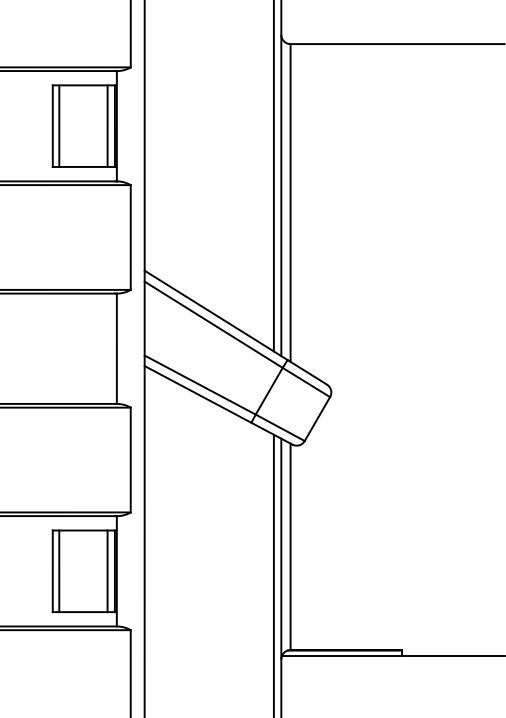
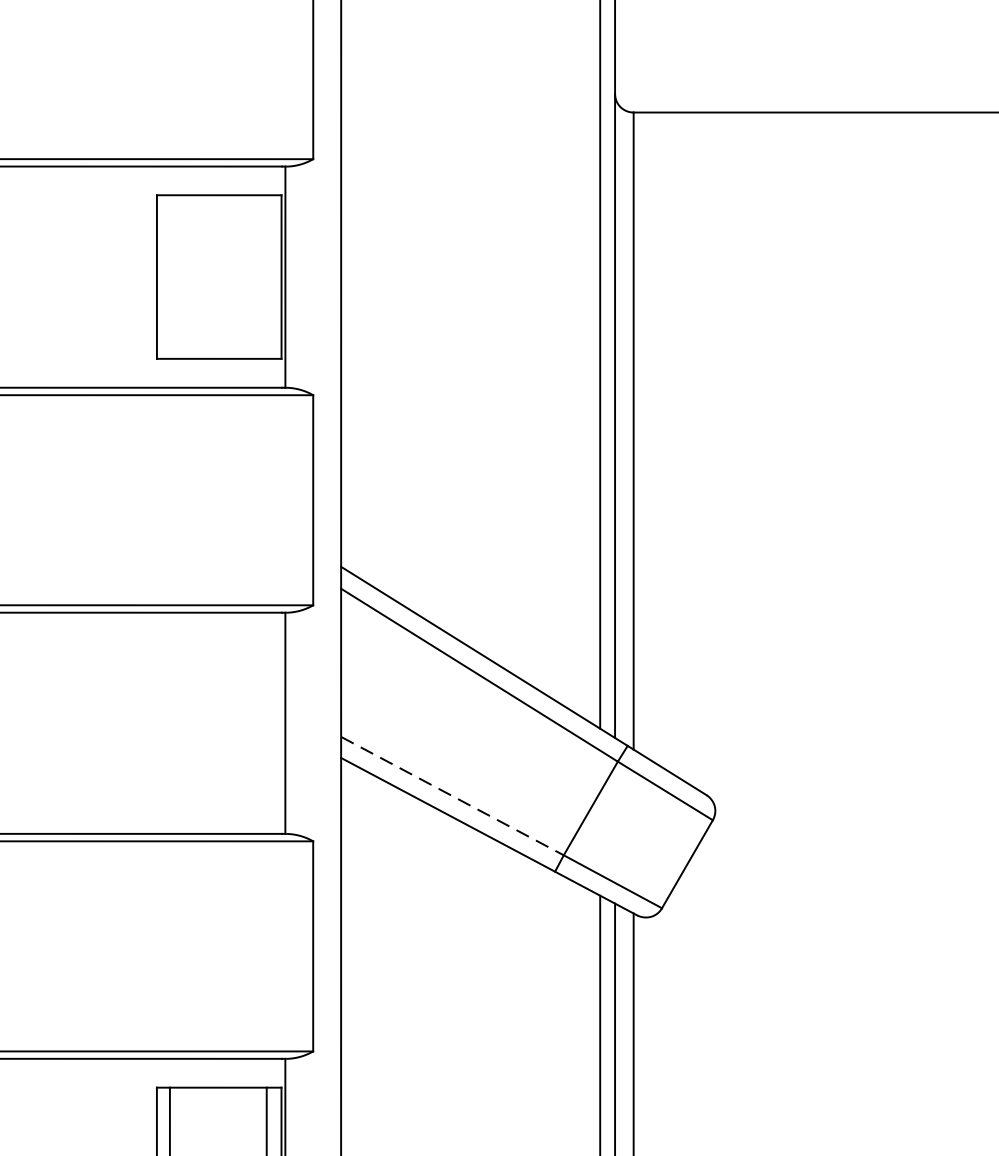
line: (59, 125) -> (170, 275), removed
line: (107, 125) -> (266, 275), removed
line: (200, 385) -> (453, 796), solid -> dashed

